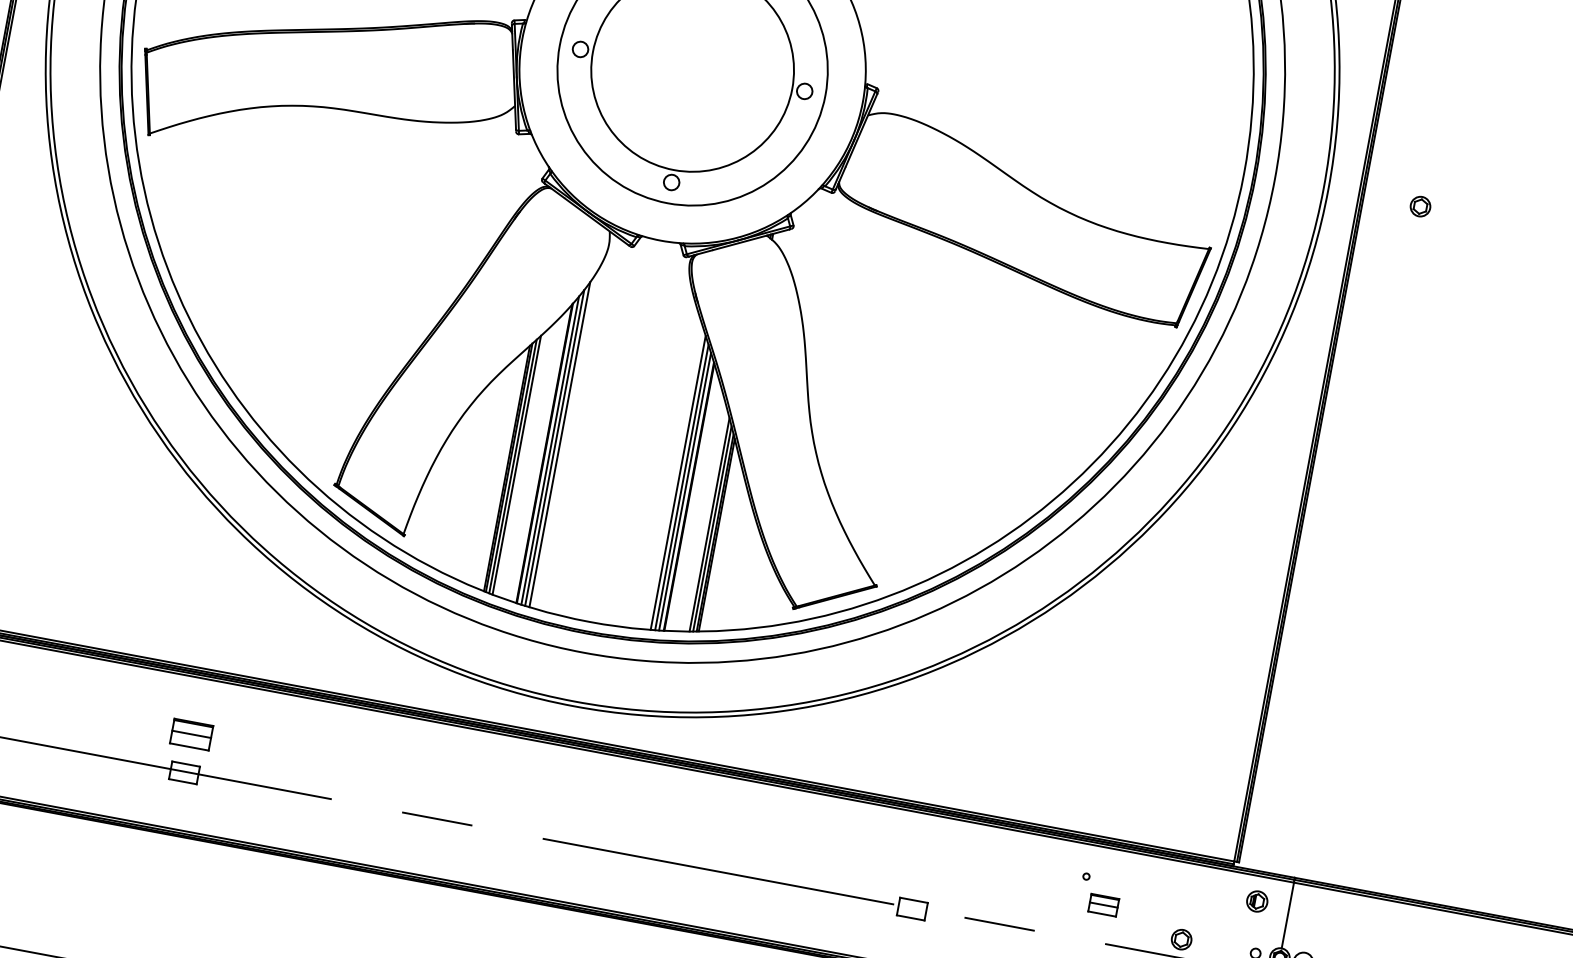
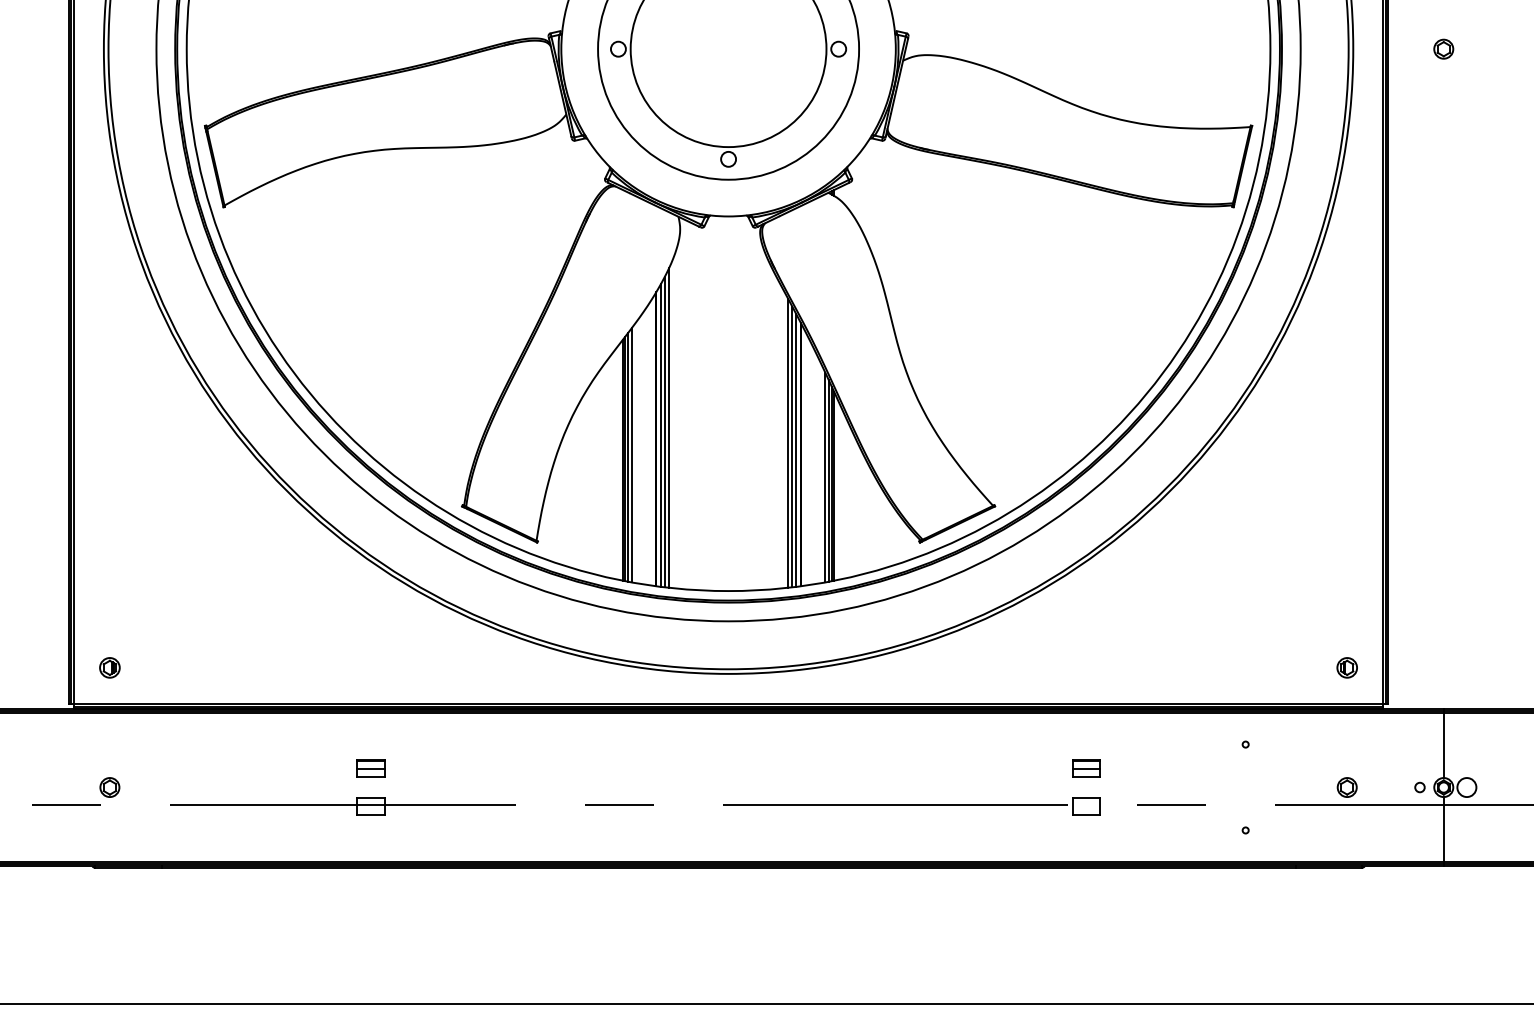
part: (191, 734) -> (370, 768), size x0.71
part: (1256, 900) -> (1346, 667), moved
part: (1104, 905) -> (1086, 768), moved

